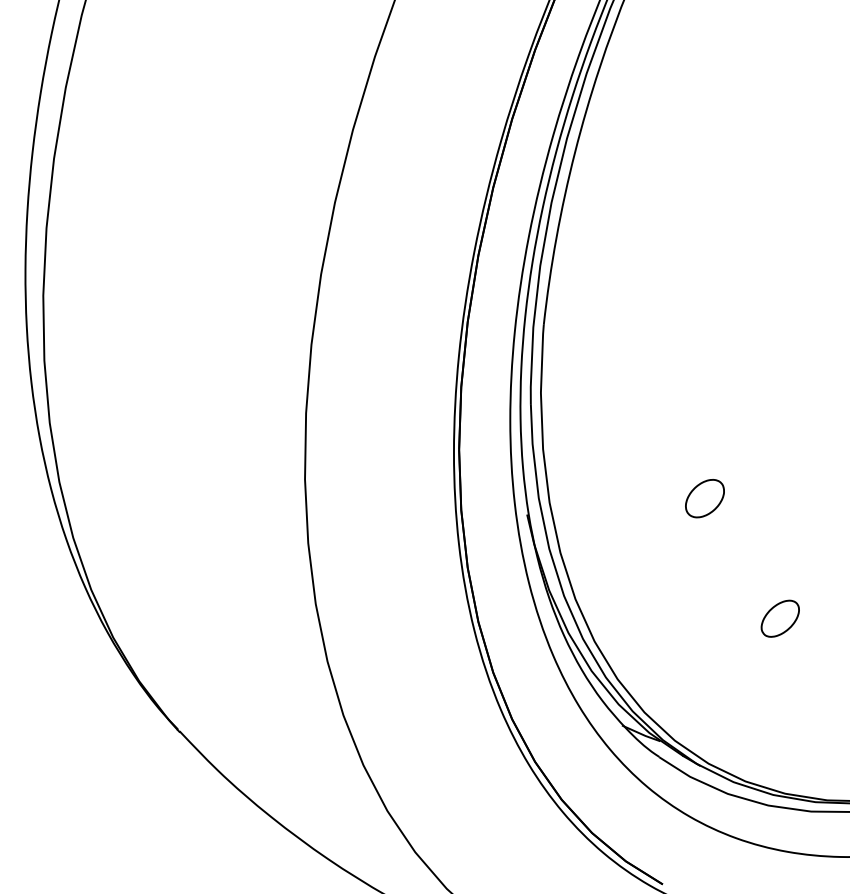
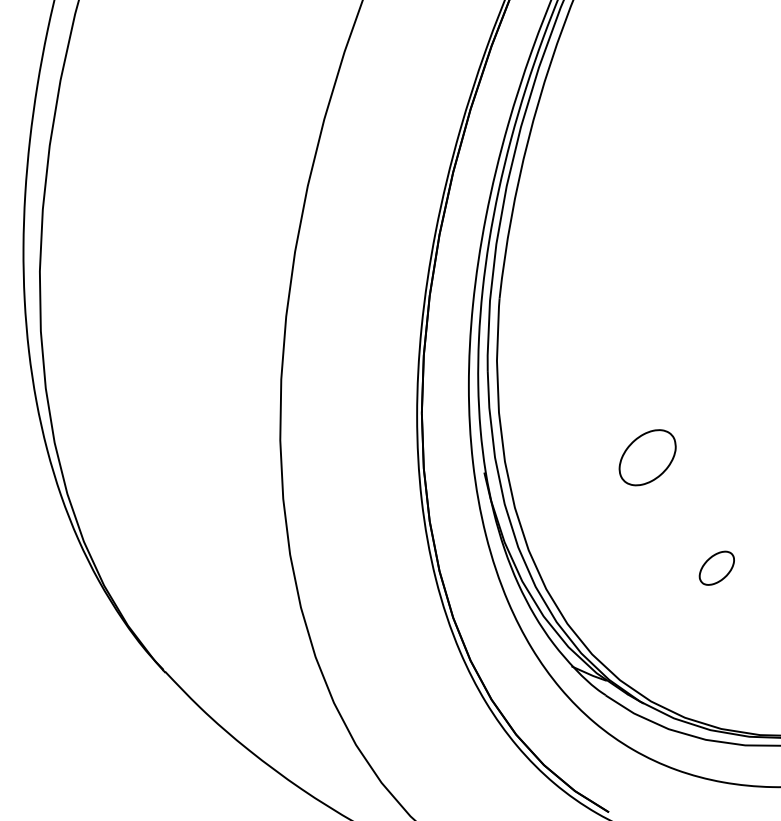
part: (704, 498) -> (647, 457), size x1.6

